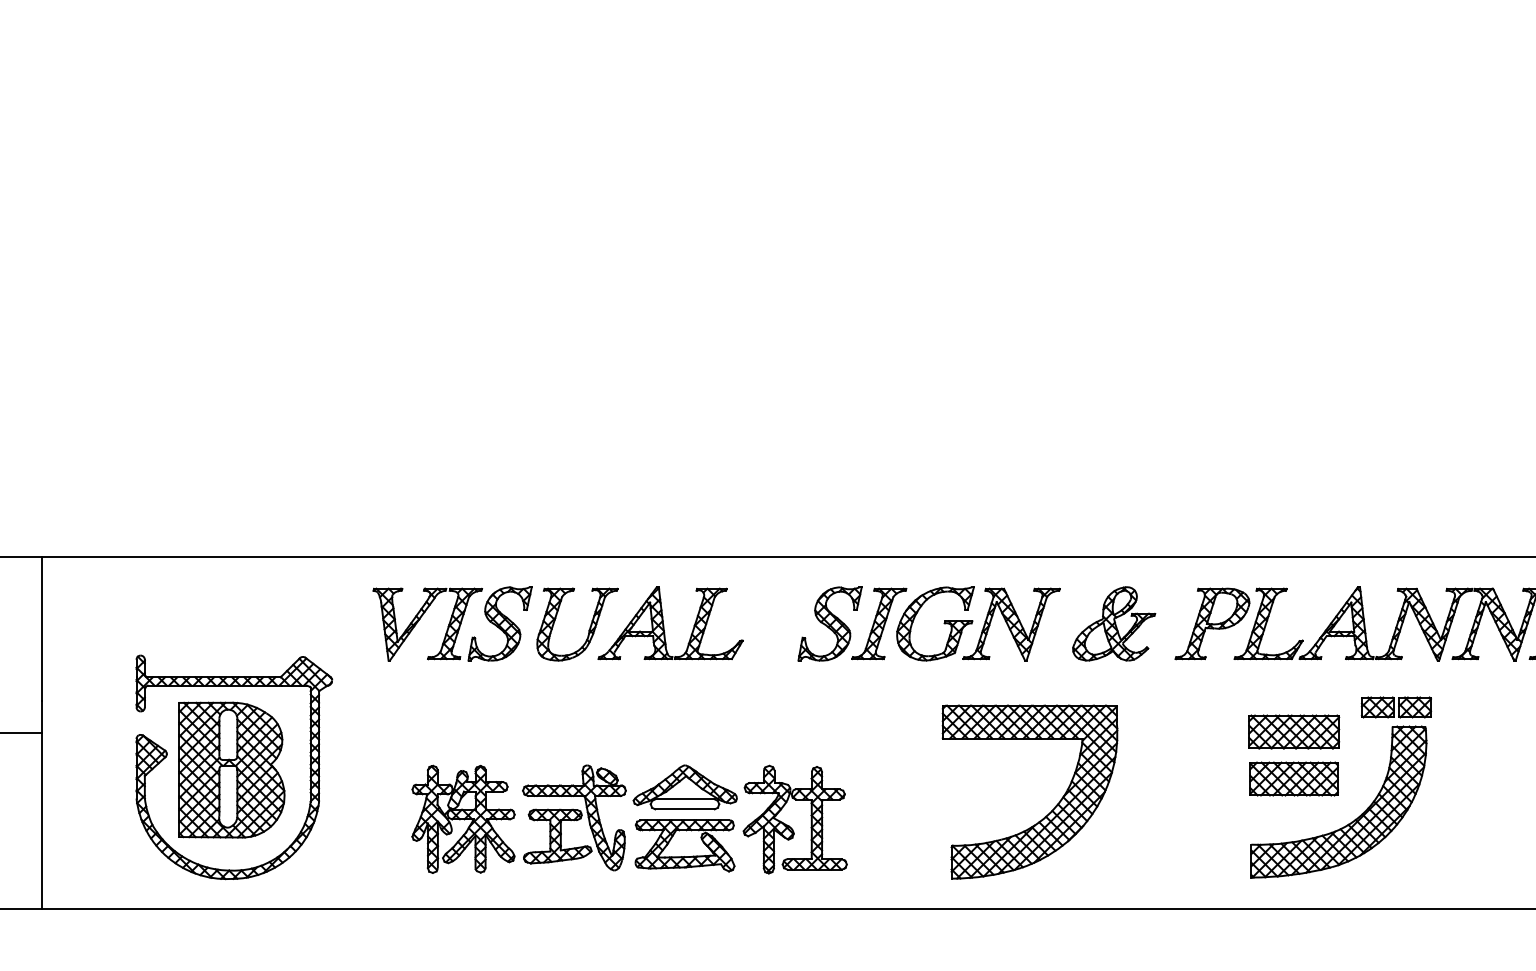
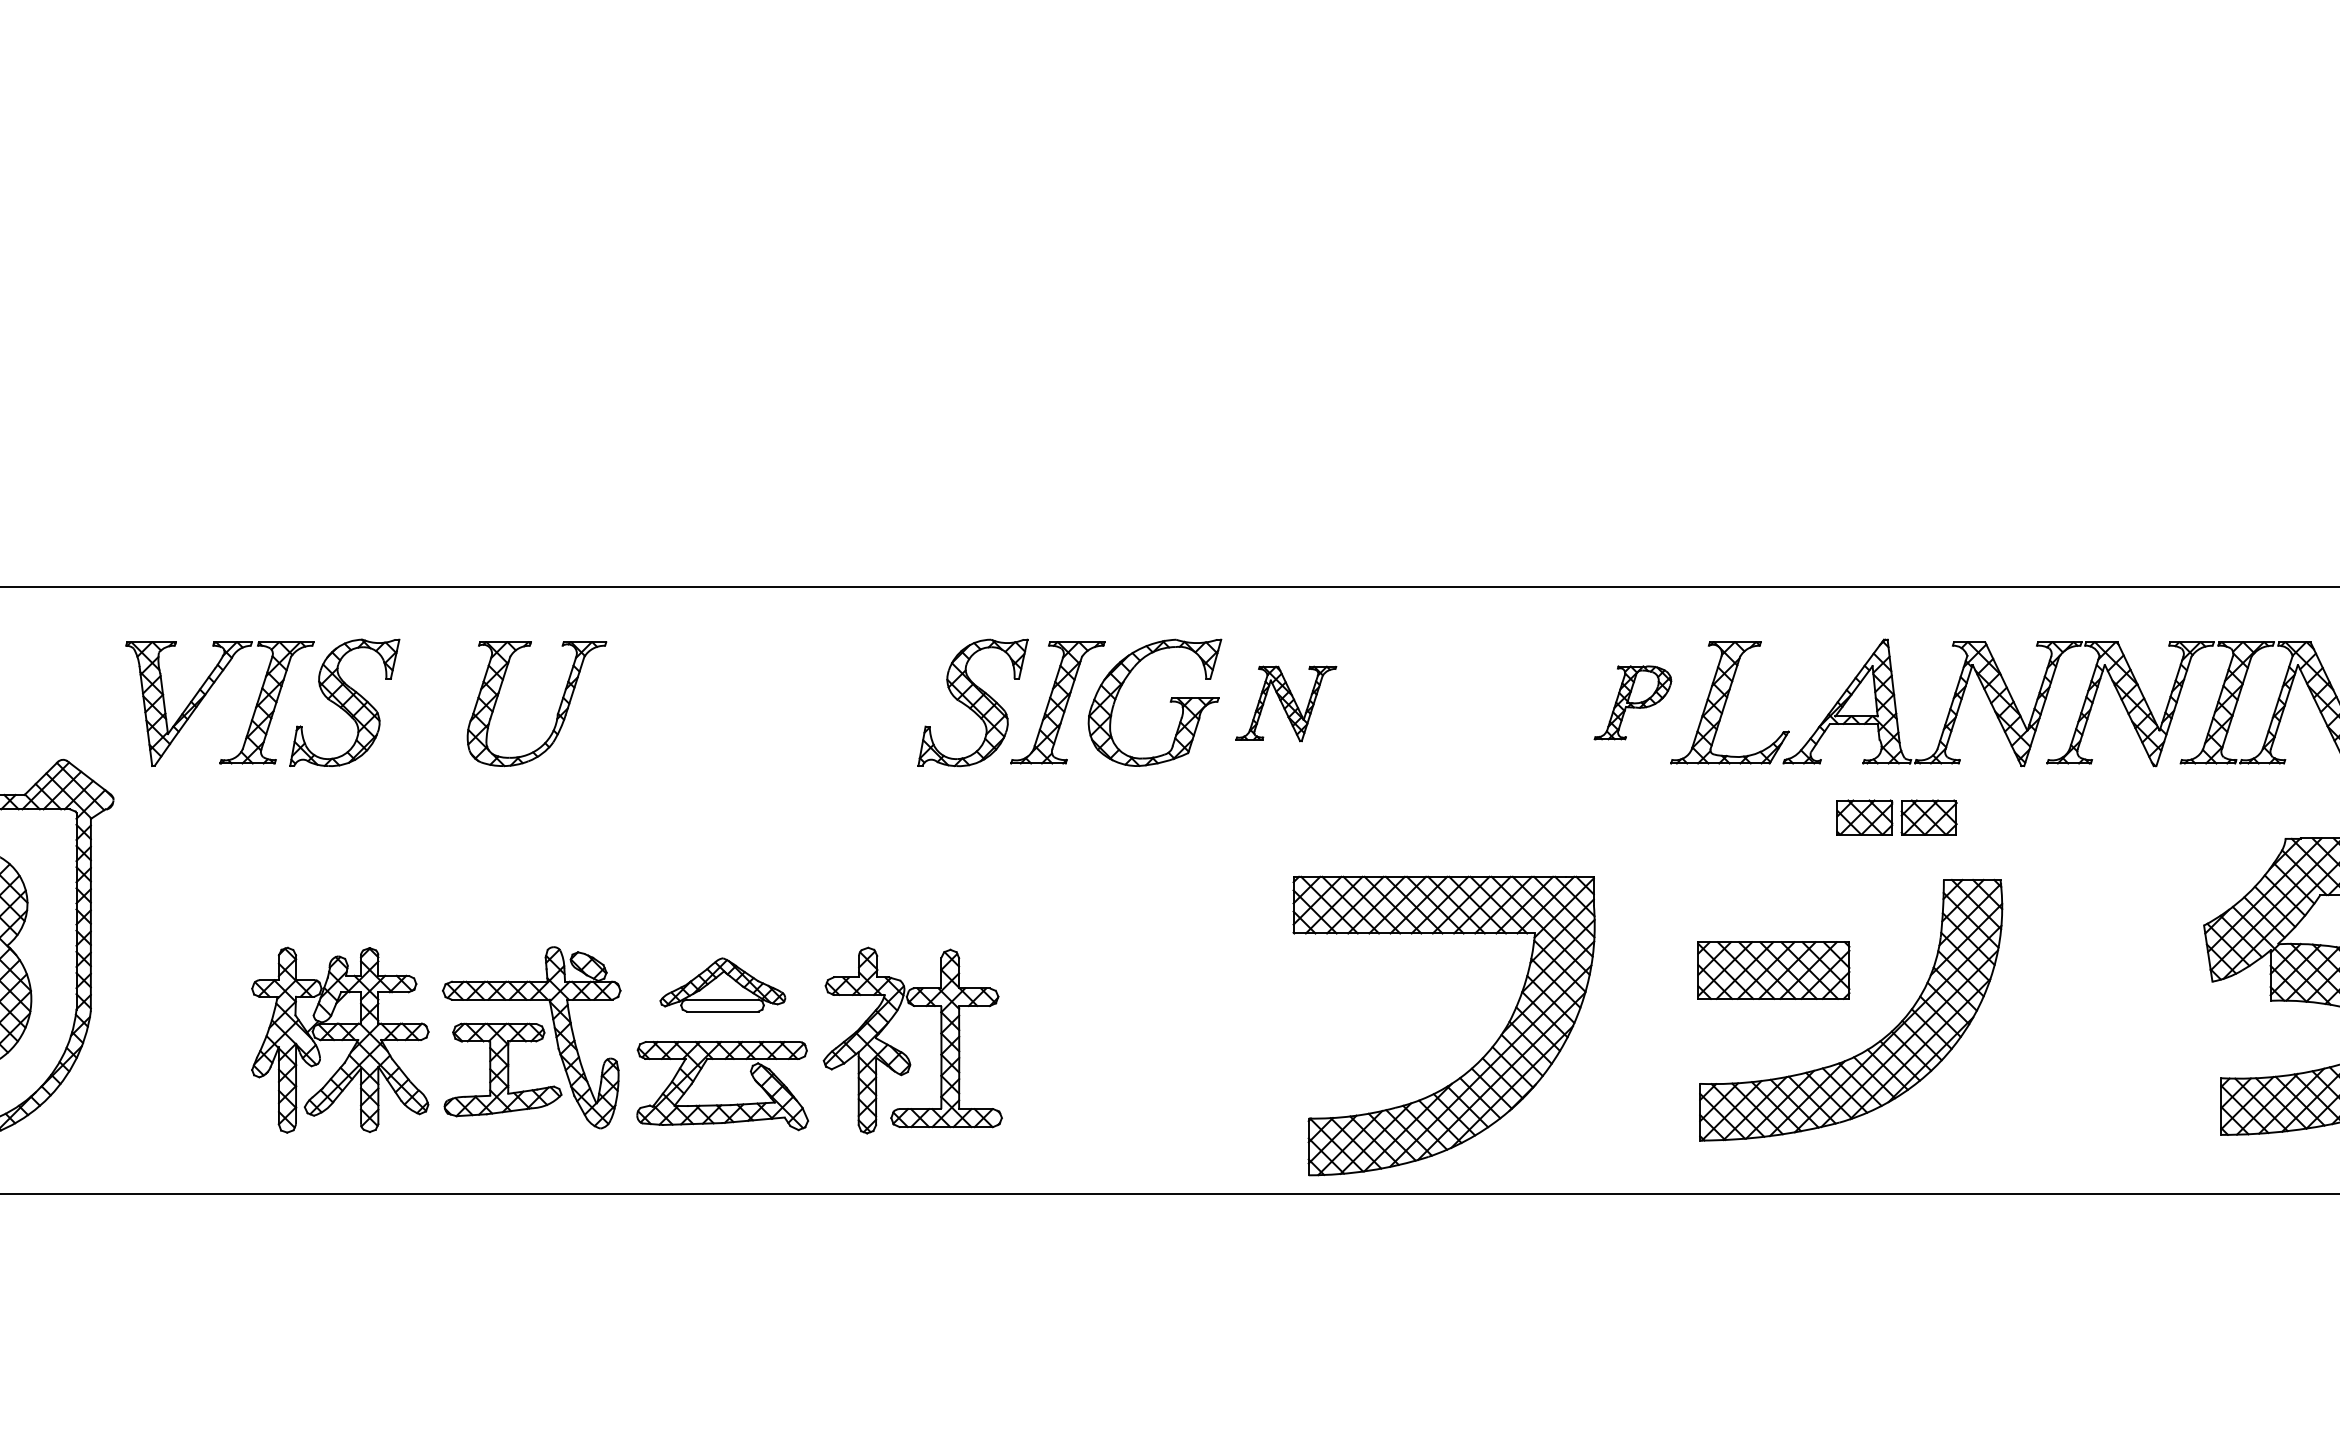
part: (452, 623) -> (262, 702), moved
part: (1114, 623) -> (1463, 702), removed
part: (1212, 623) -> (1633, 702), size x0.6
part: (1011, 624) -> (1286, 703), size x0.6
part: (664, 625) -> (687, 705), removed
part: (1396, 707) -> (1897, 817), moved
part: (1294, 731) -> (1774, 888), removed
part: (684, 787) -> (721, 985), size x0.7
part: (1045, 815) -> (1470, 1066), moved

